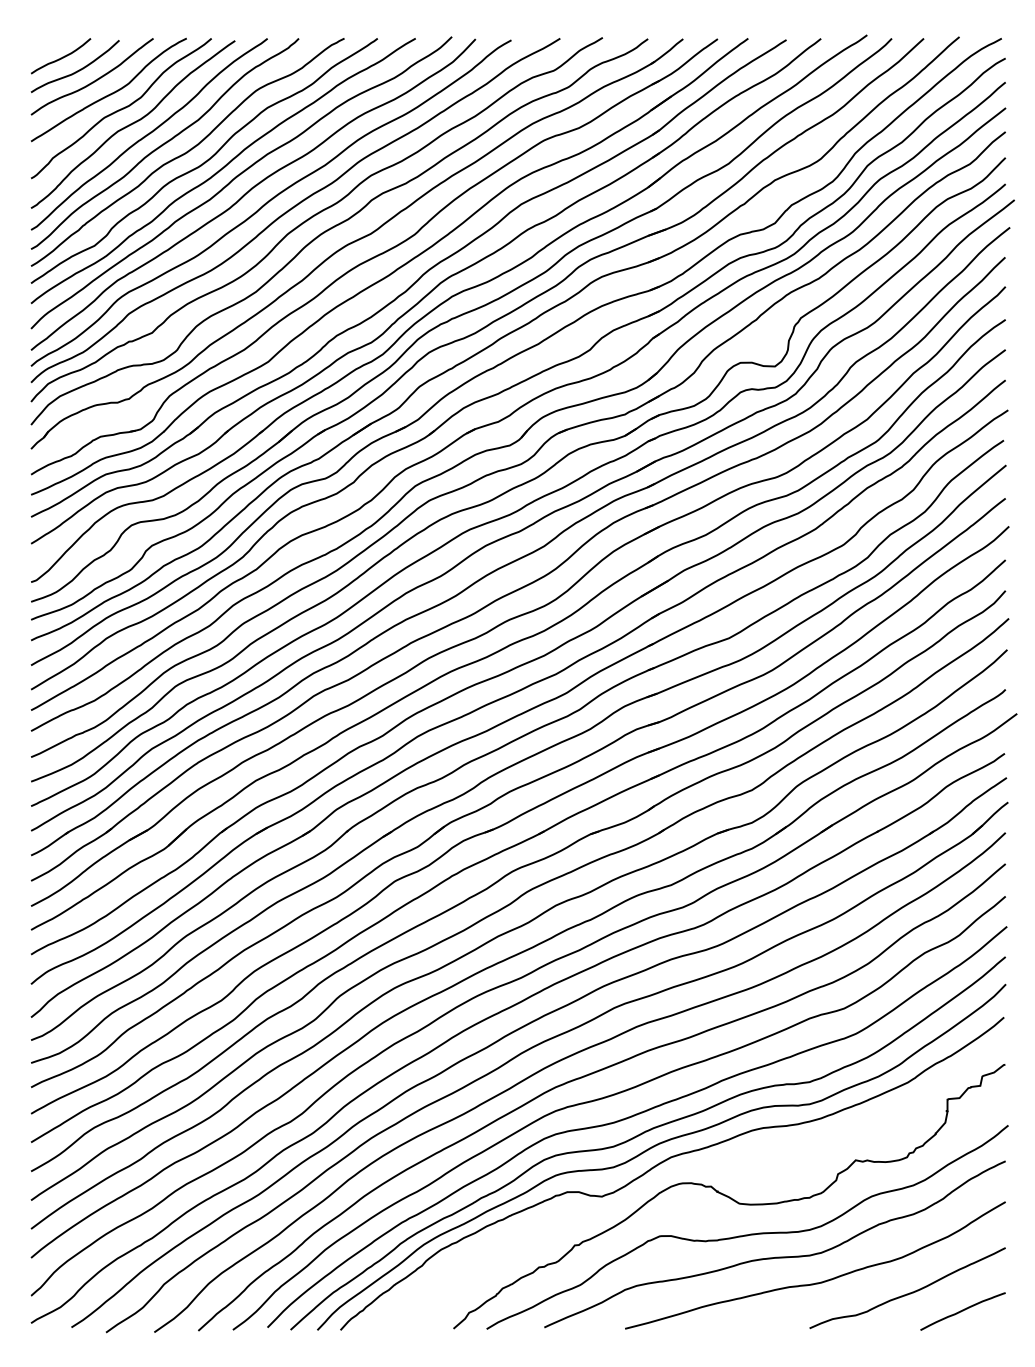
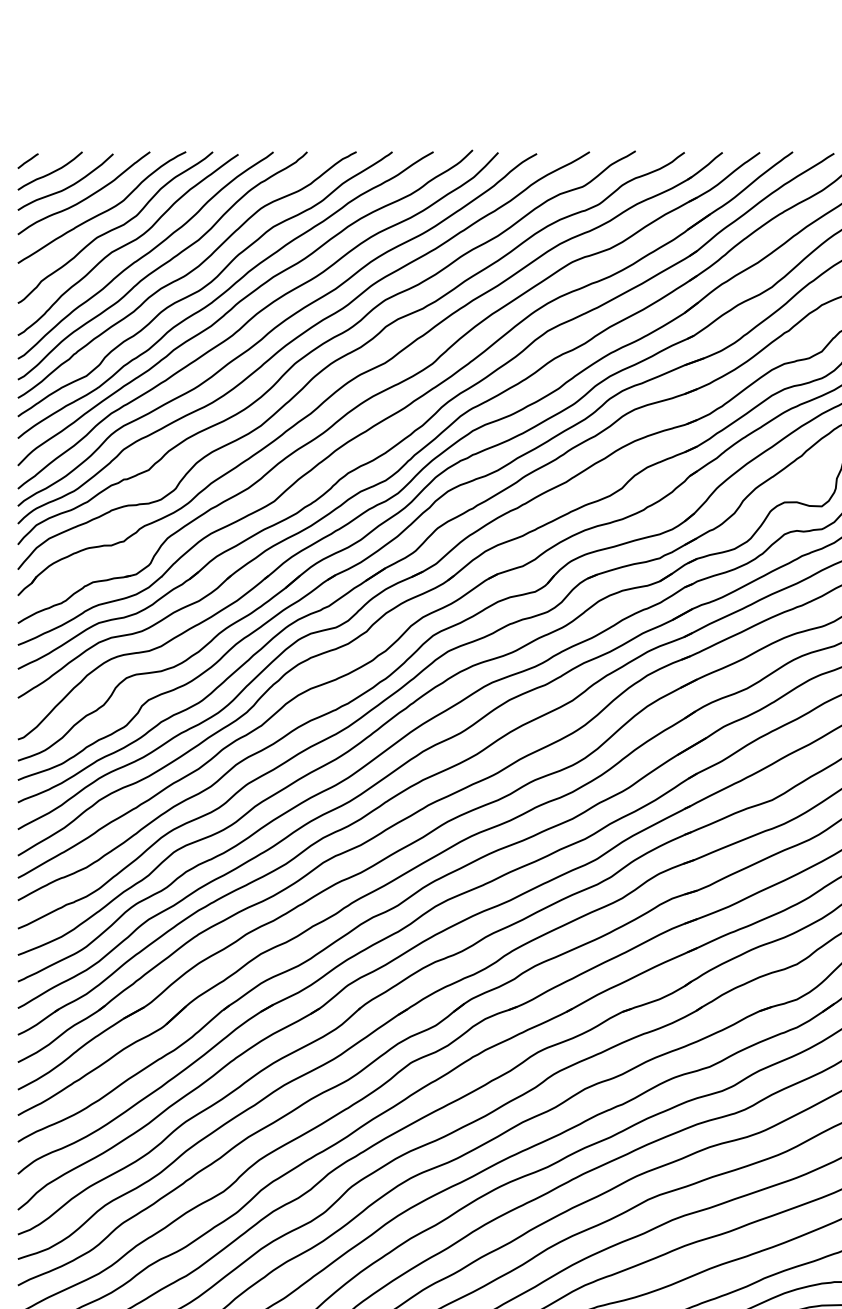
line: (40, 46) -> (28, 160), added

